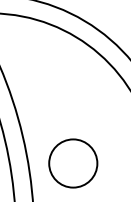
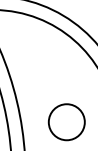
circle: (72, 163) -> (66, 122), moved

